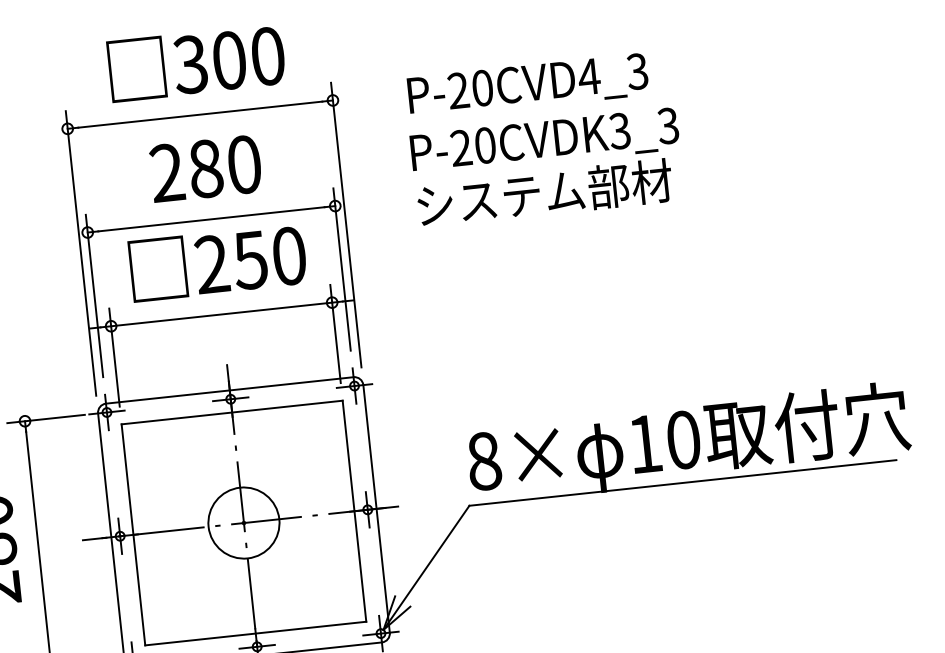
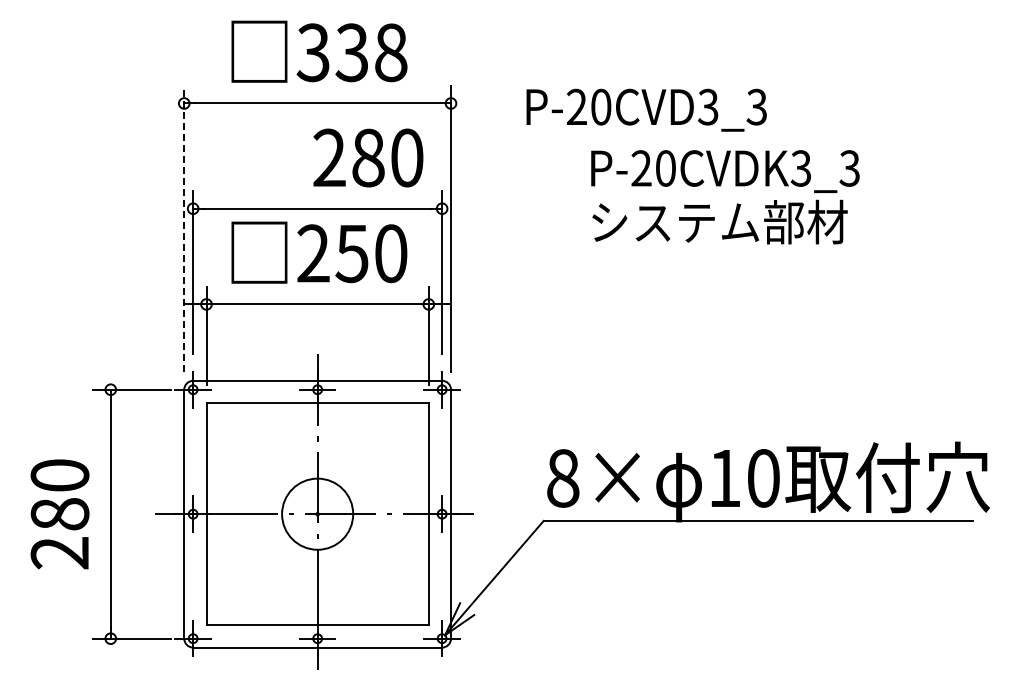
text: (248, 58) -> (371, 52), 300 -> 338
text: (589, 76) -> (708, 106), P-20CVD4_3 -> P-20CVD3_3
text: (205, 168) -> (368, 157), moved
text: (547, 168) -> (725, 197), moved
line: (81, 253) -> (184, 228), solid -> dashed

